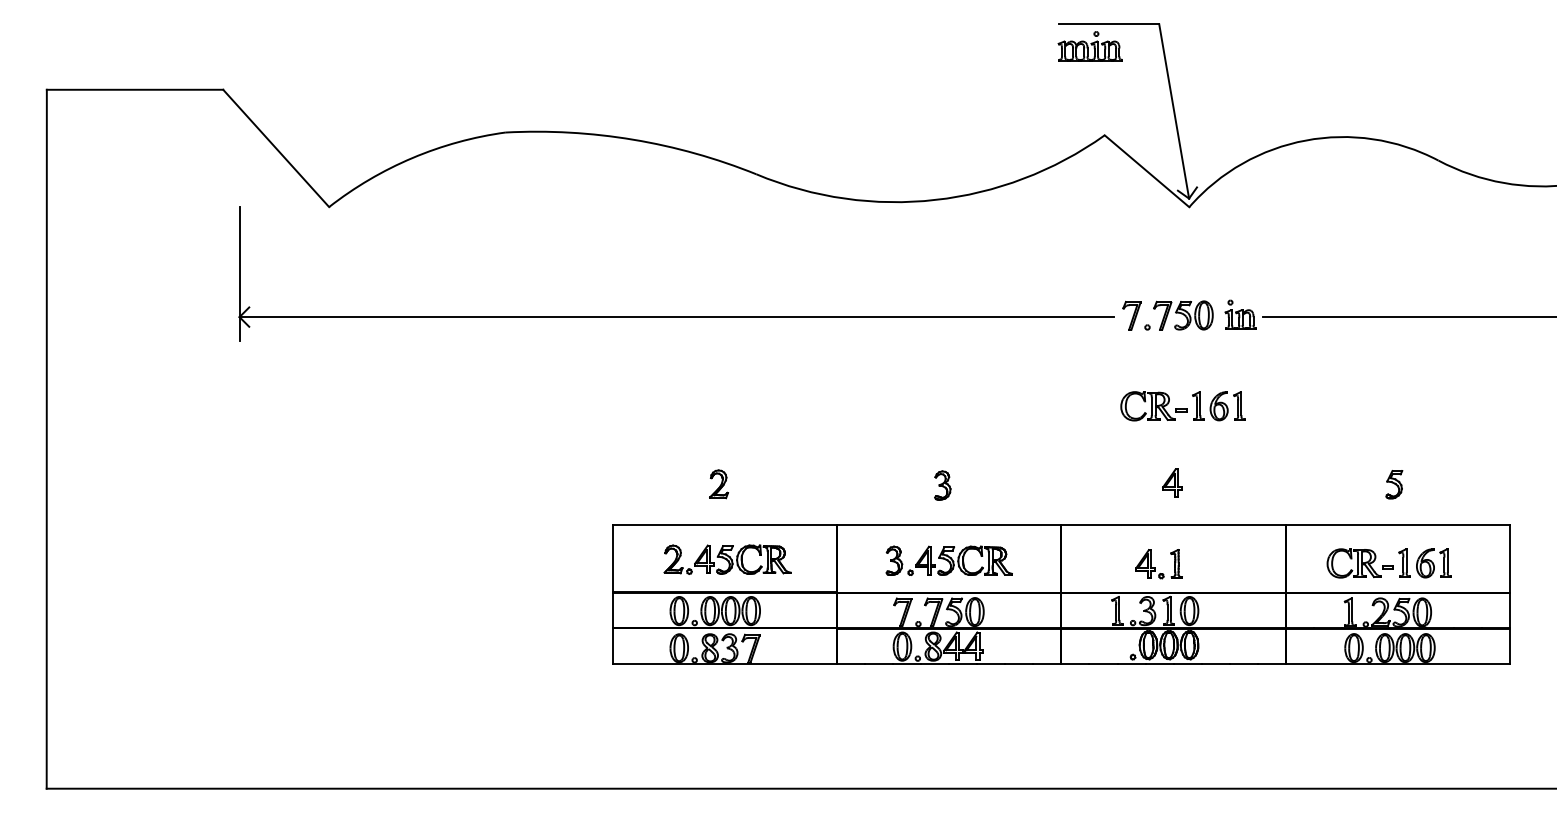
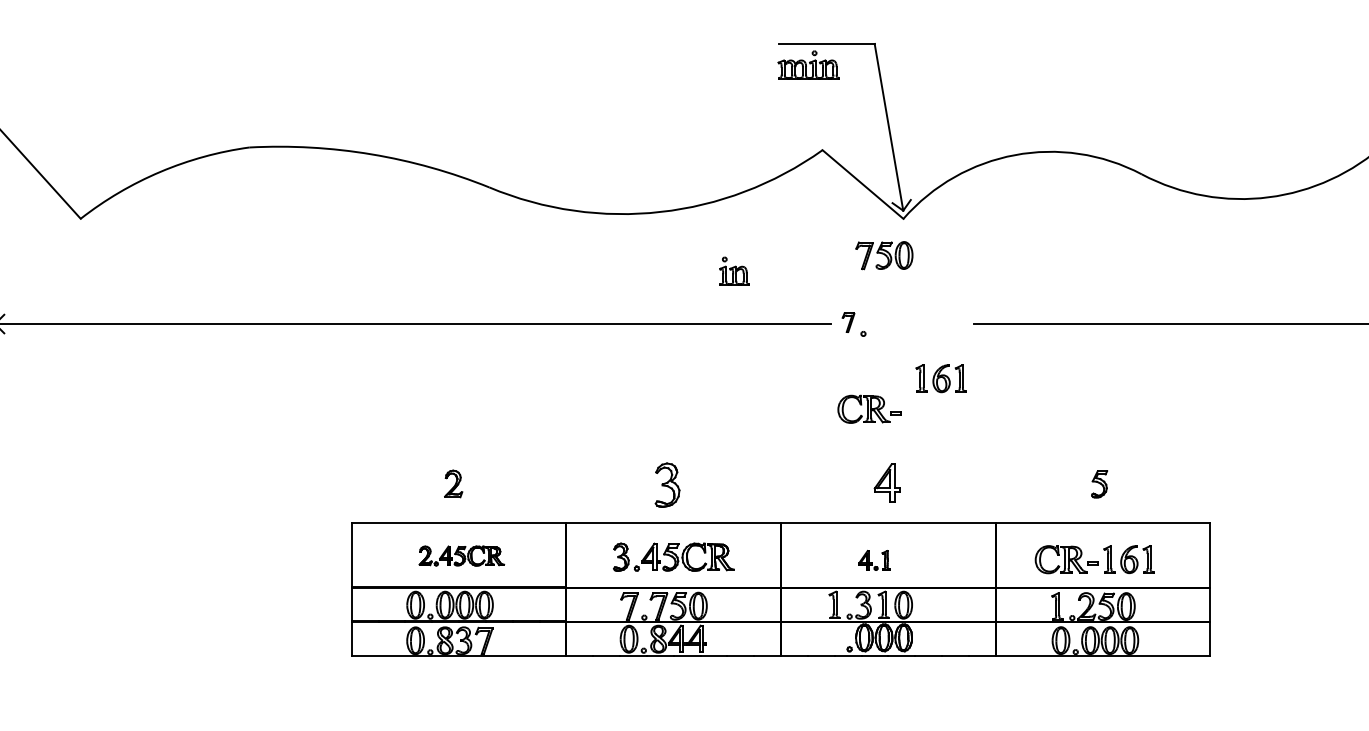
part: (1240, 314) -> (734, 270), moved
part: (1131, 315) -> (848, 322), size x0.7
part: (1183, 315) -> (884, 255), moved
part: (1218, 406) -> (940, 378), moved
part: (1172, 482) -> (887, 482), size x1.4
part: (942, 485) -> (667, 485), size x1.6
part: (727, 559) -> (461, 555), size x0.7
part: (1158, 564) -> (873, 560), size x0.7

